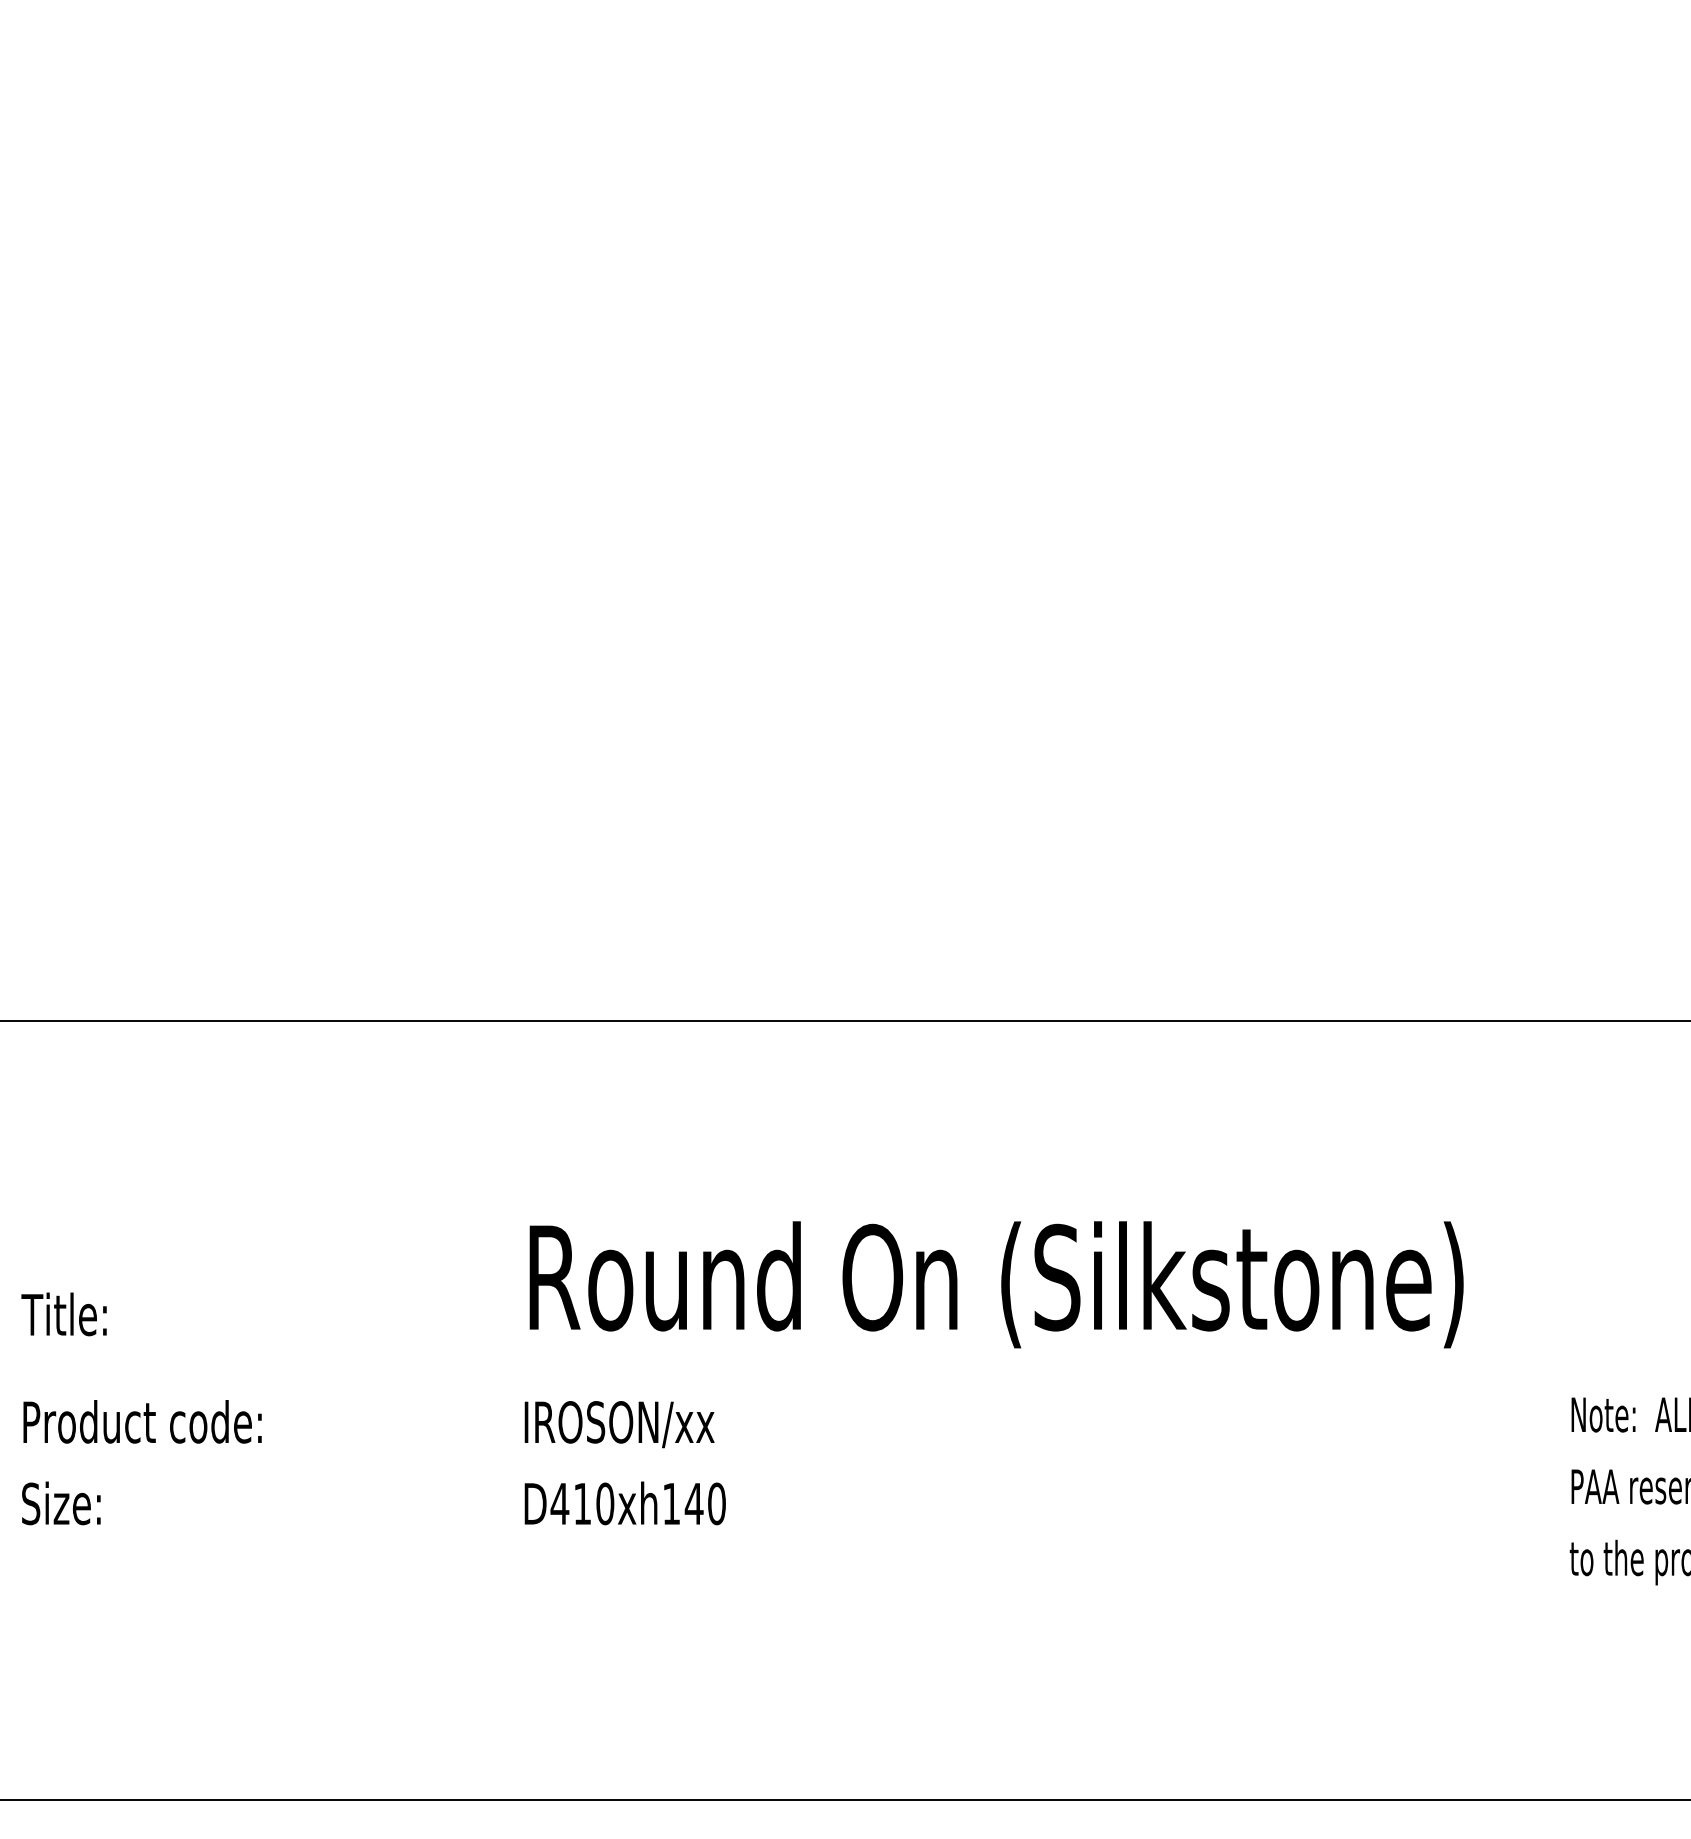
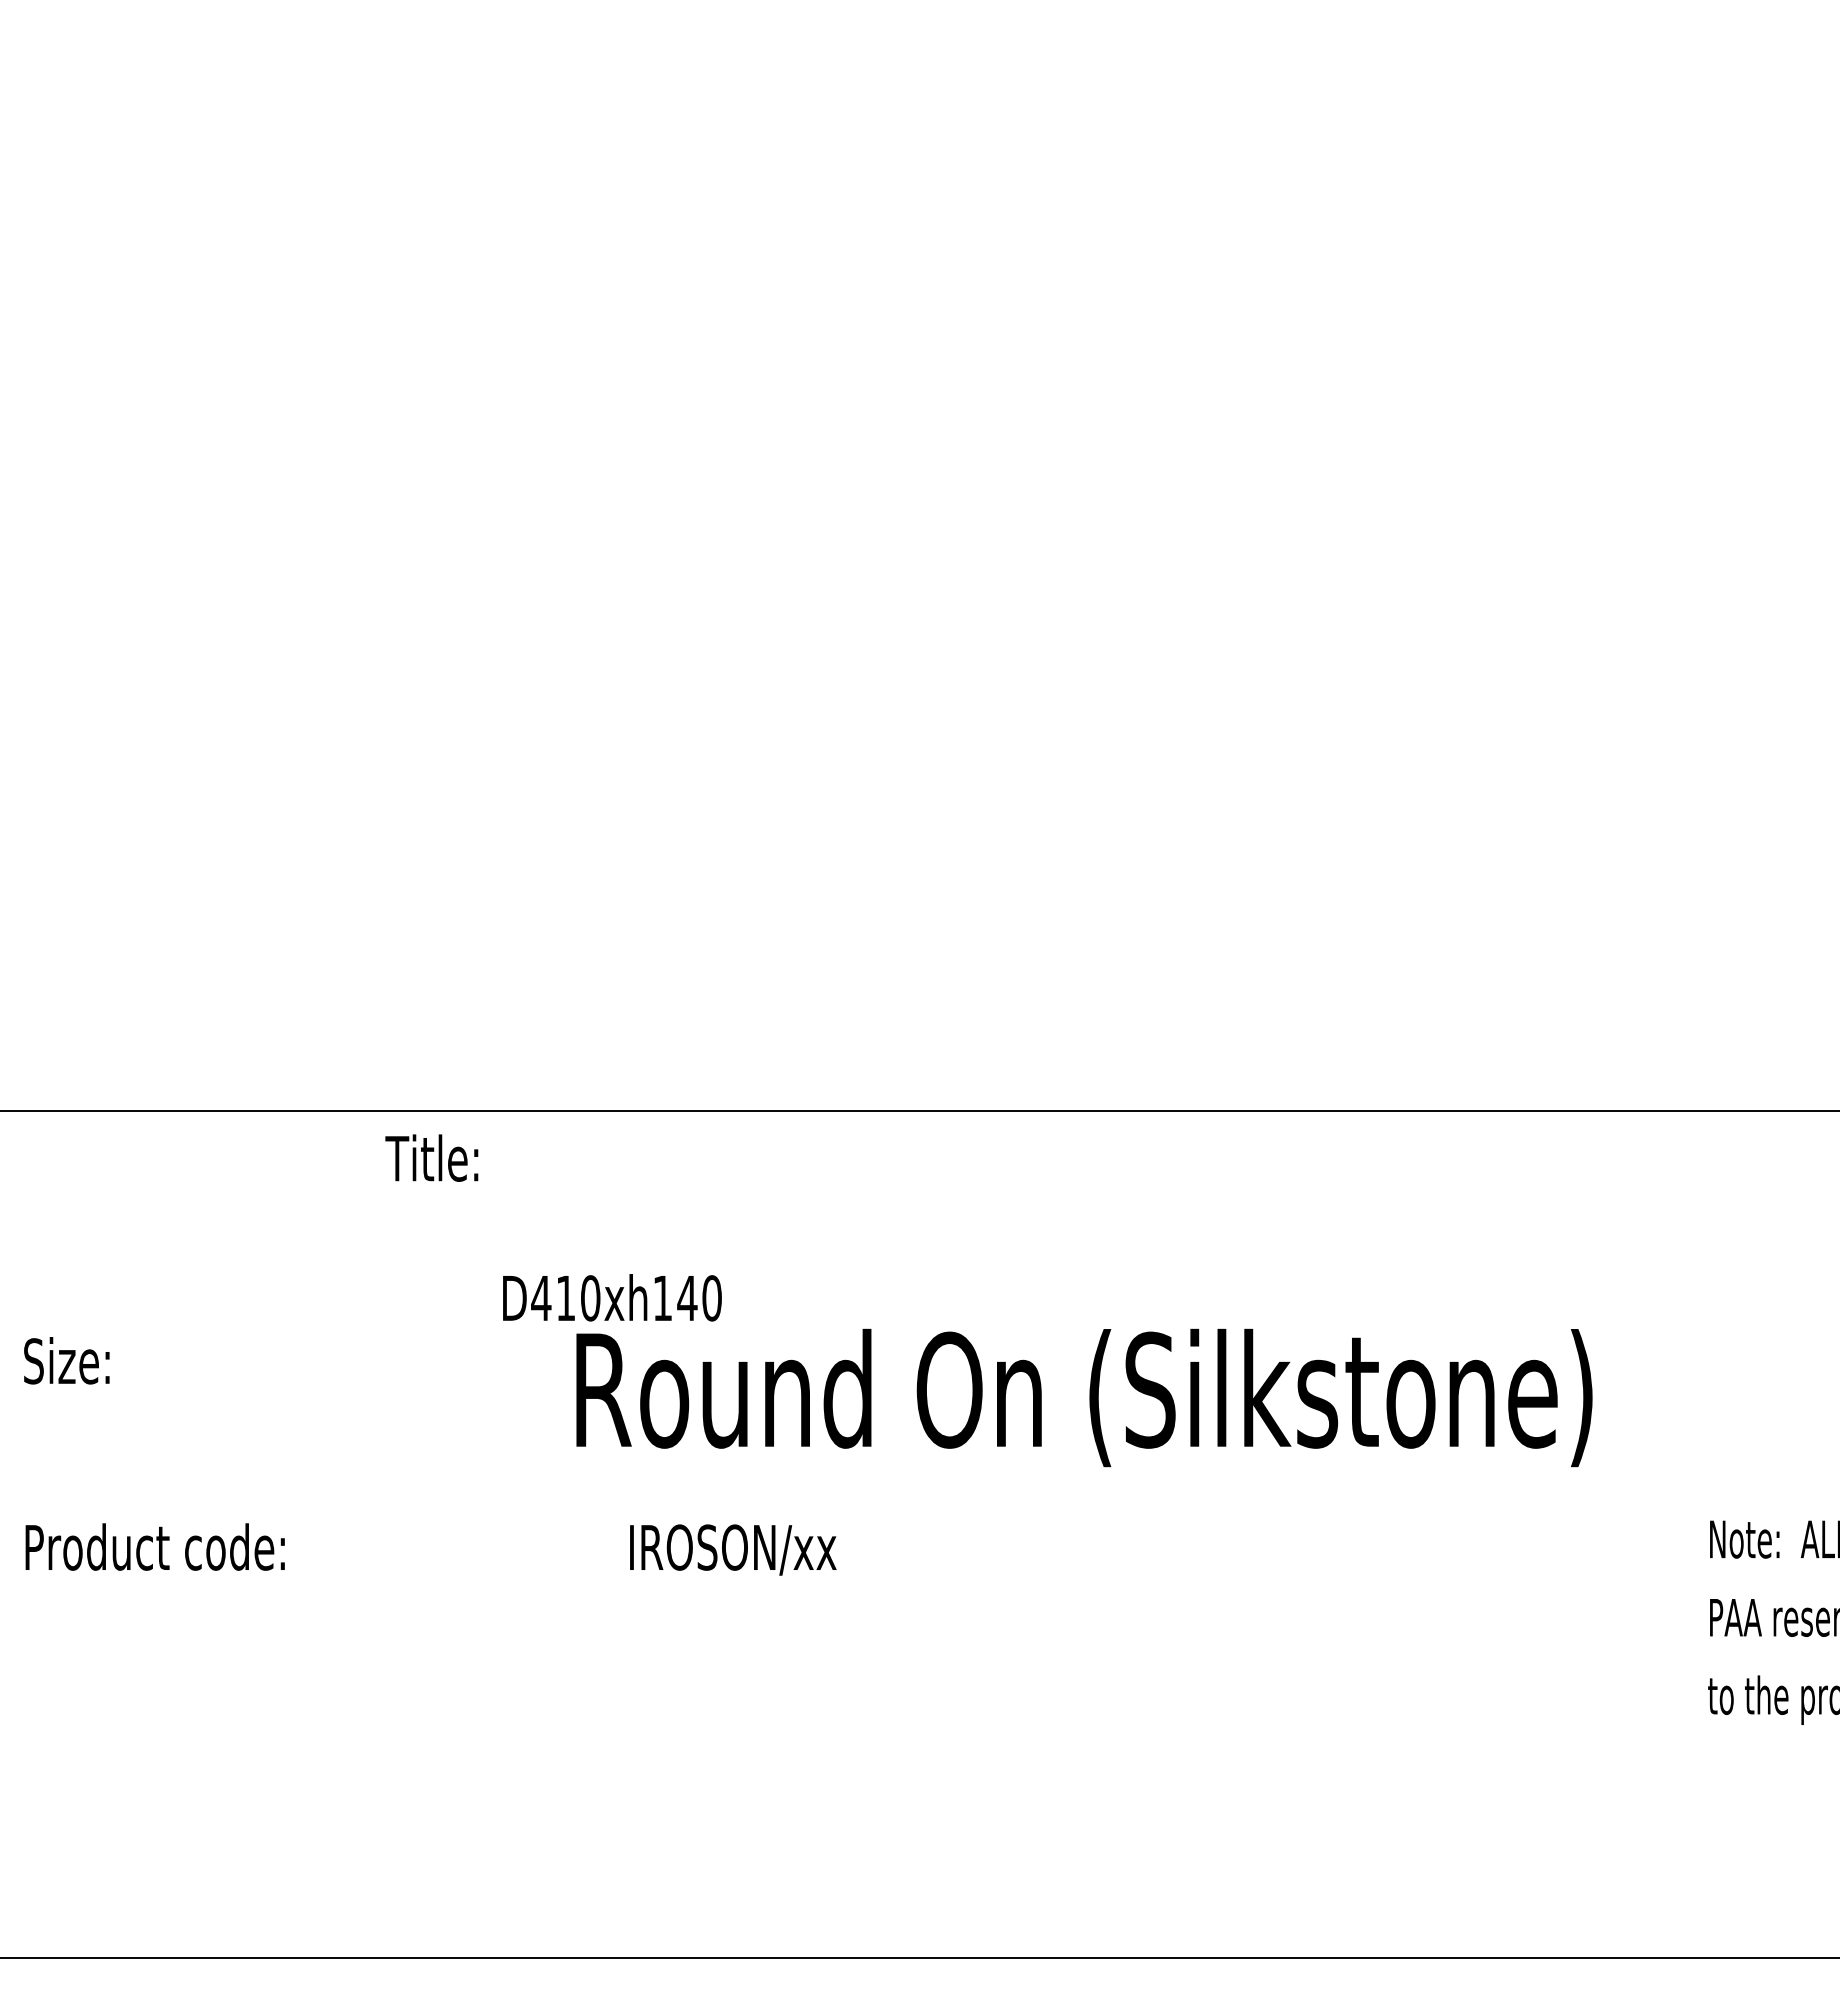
text: (63, 1313) -> (431, 1157), moved
text: (619, 1424) -> (733, 1549), moved
text: (61, 1503) -> (66, 1360), moved
text: (625, 1503) -> (612, 1297), moved

